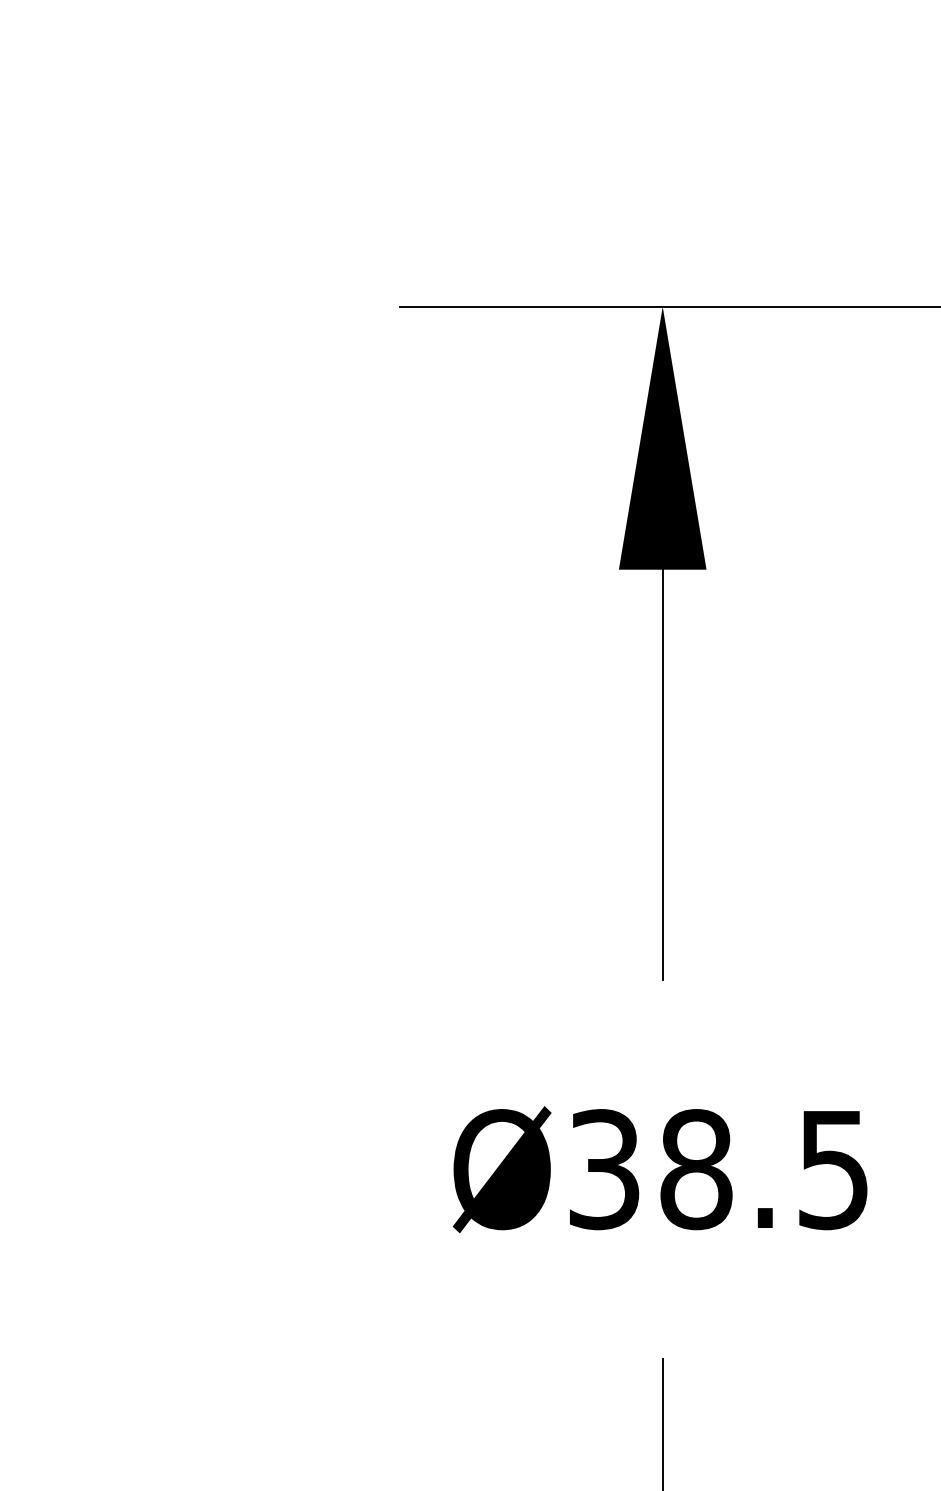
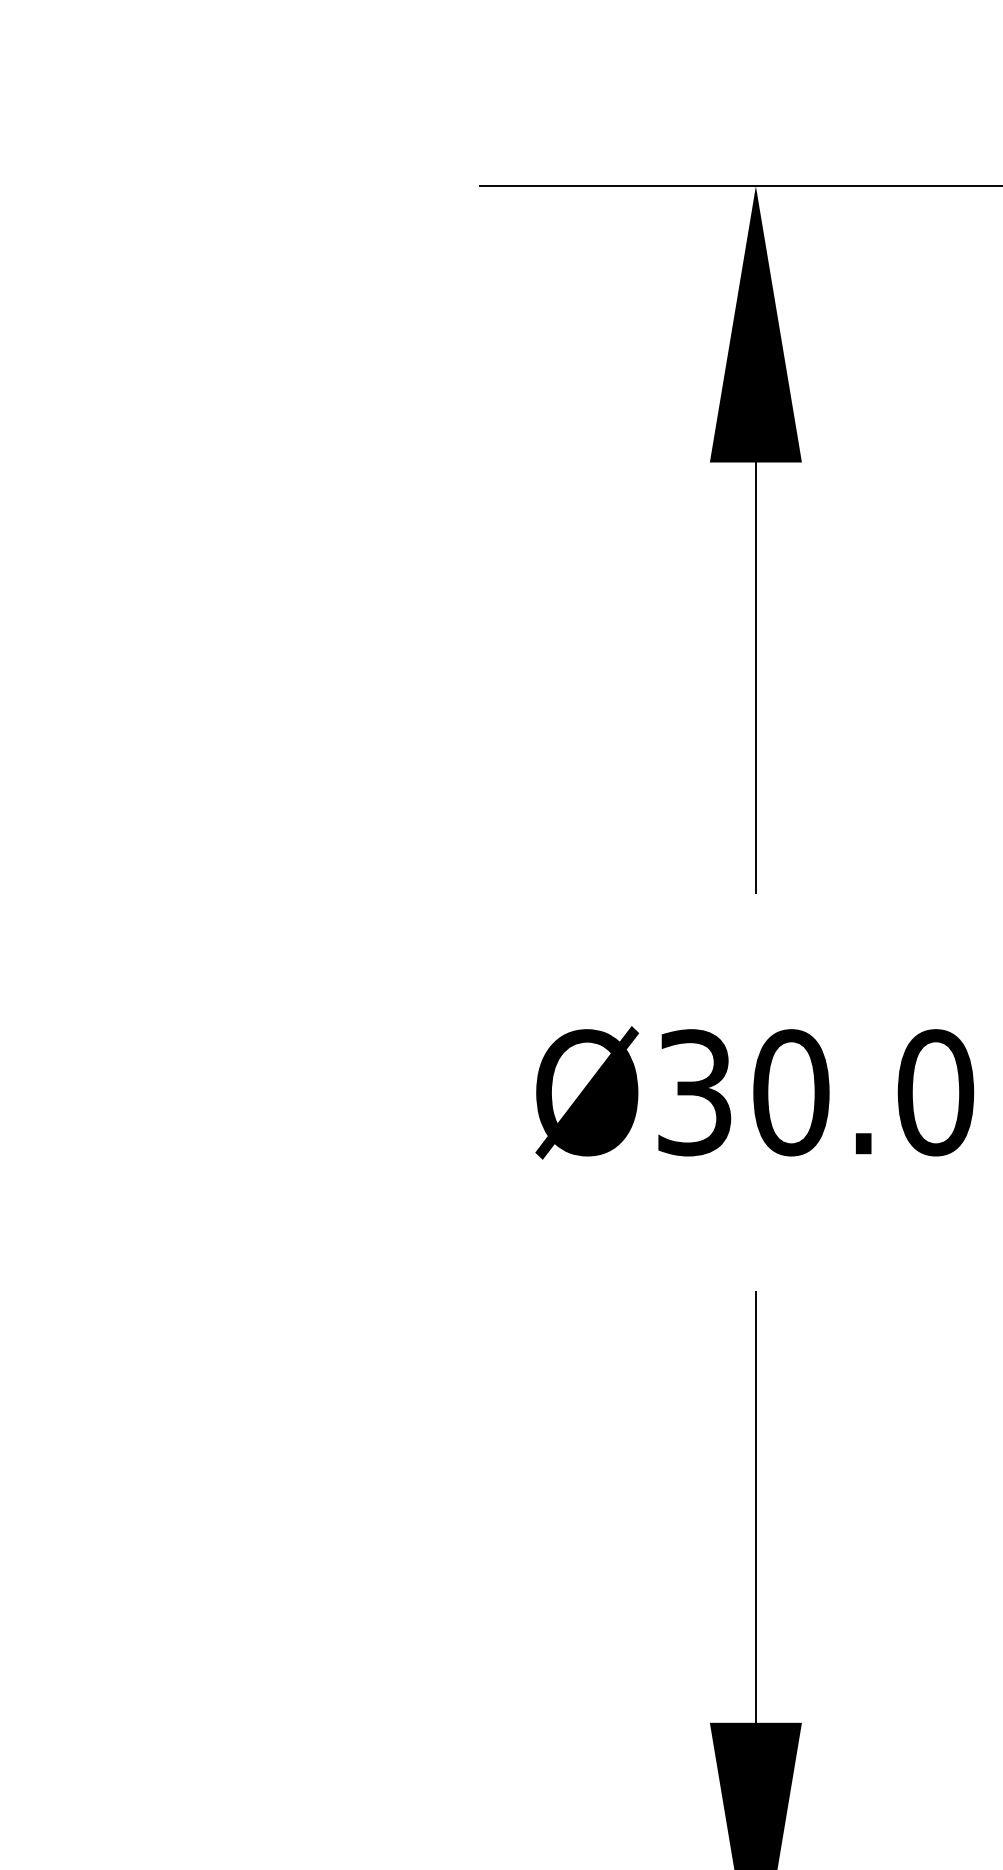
text: (765, 1169) -> (863, 1092), Ø38.5 -> Ø30.0

